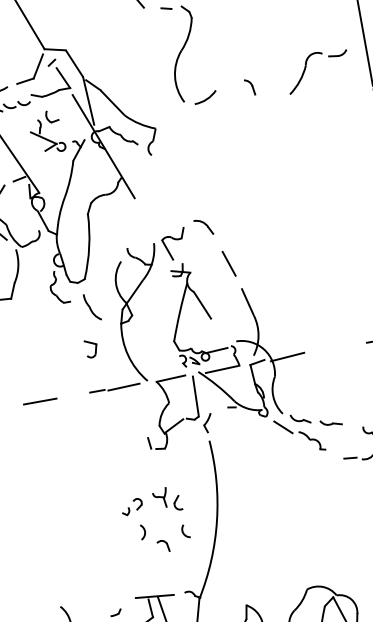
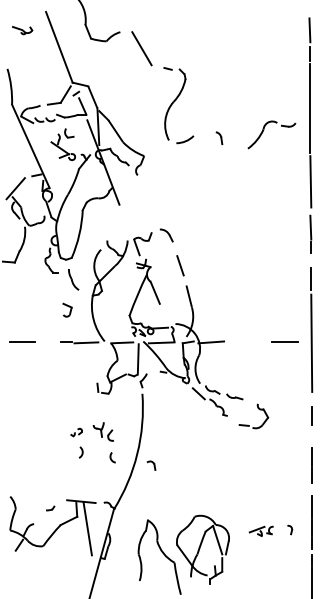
part: (132, 506) -> (76, 432), size x0.7
part: (163, 546) -> (151, 465), moved

